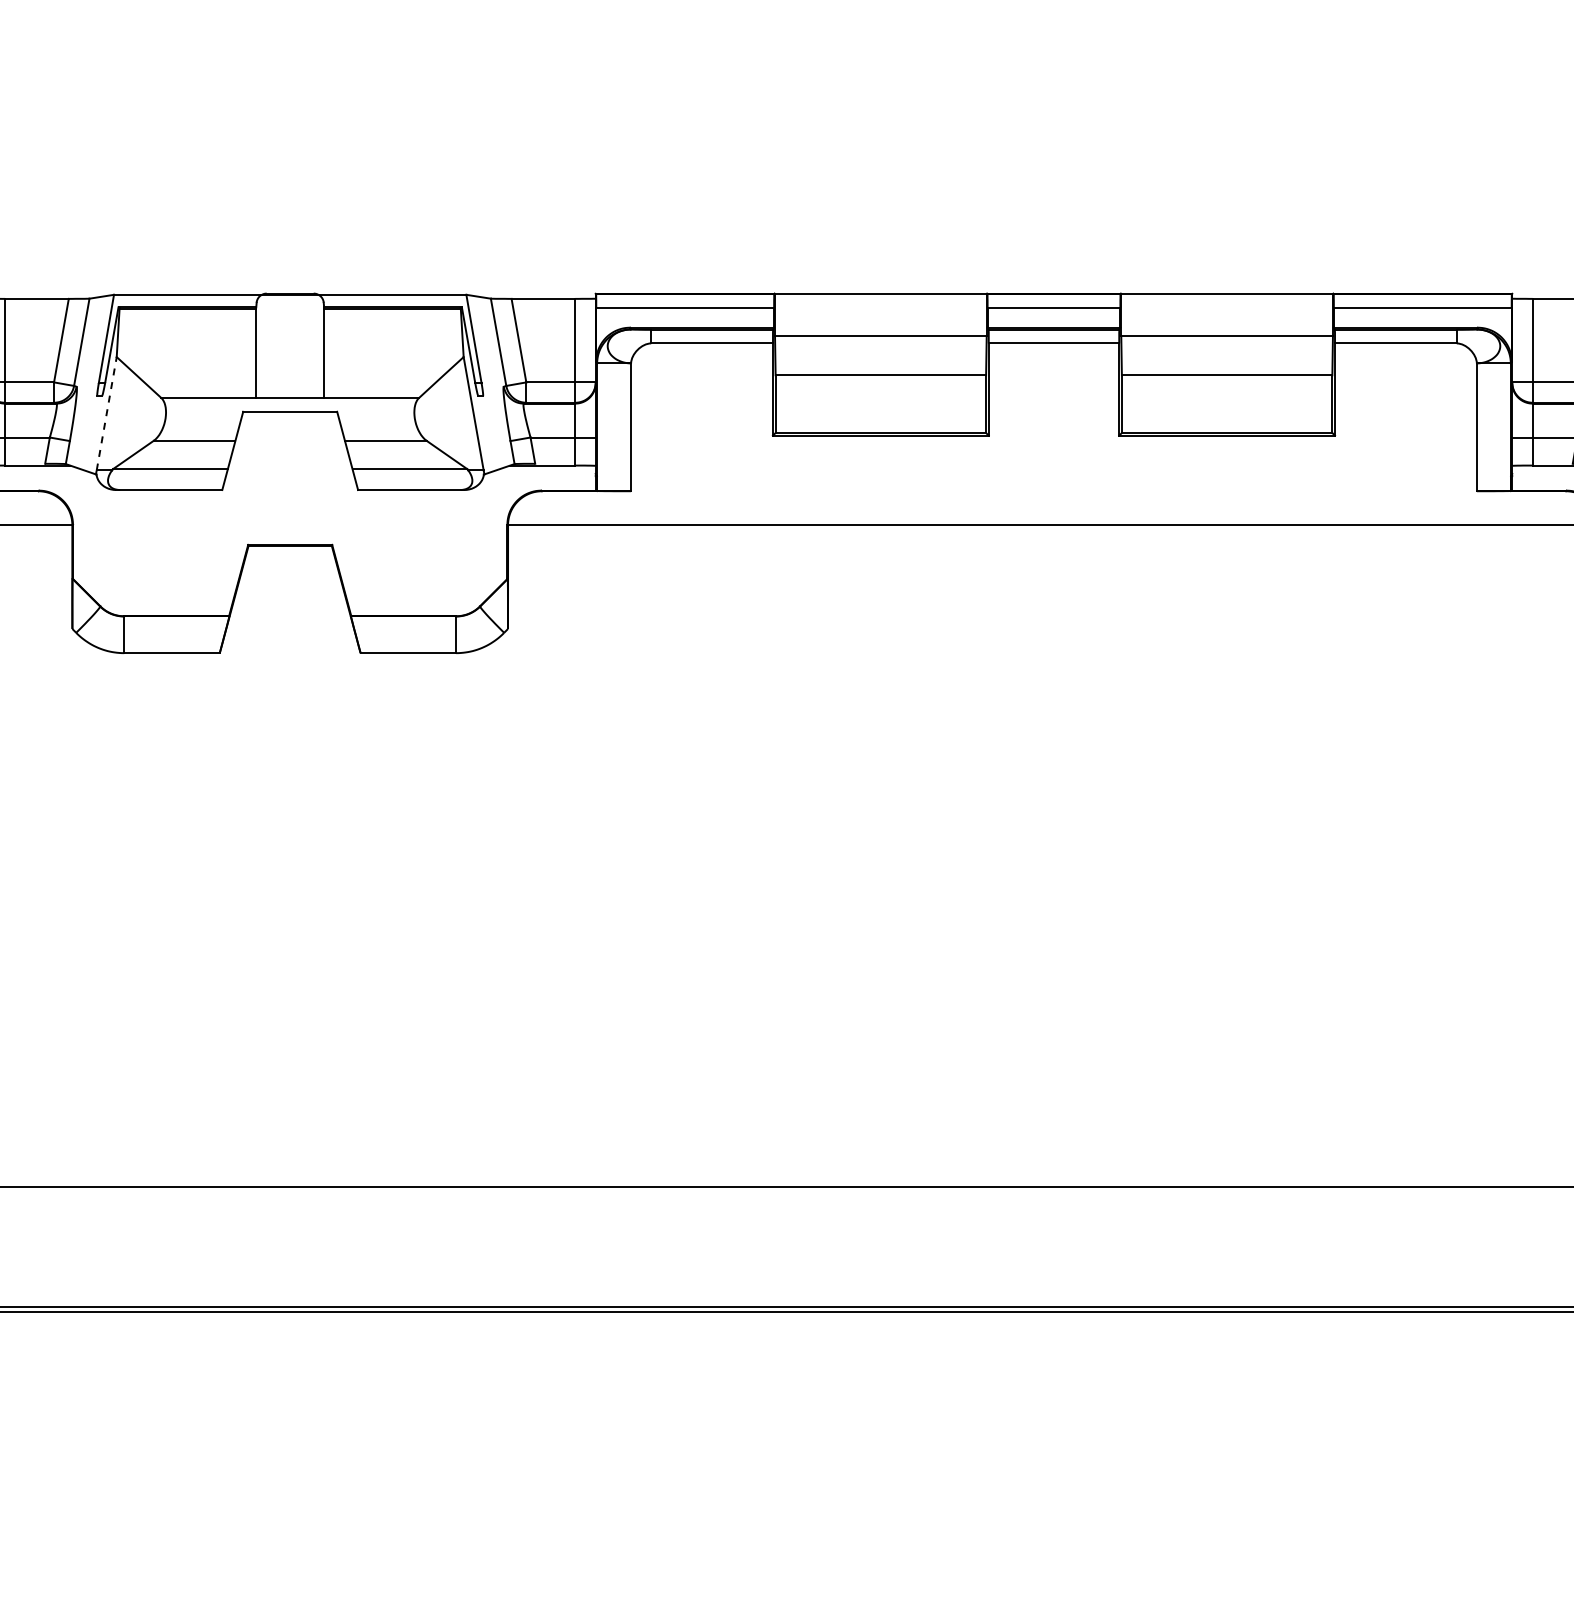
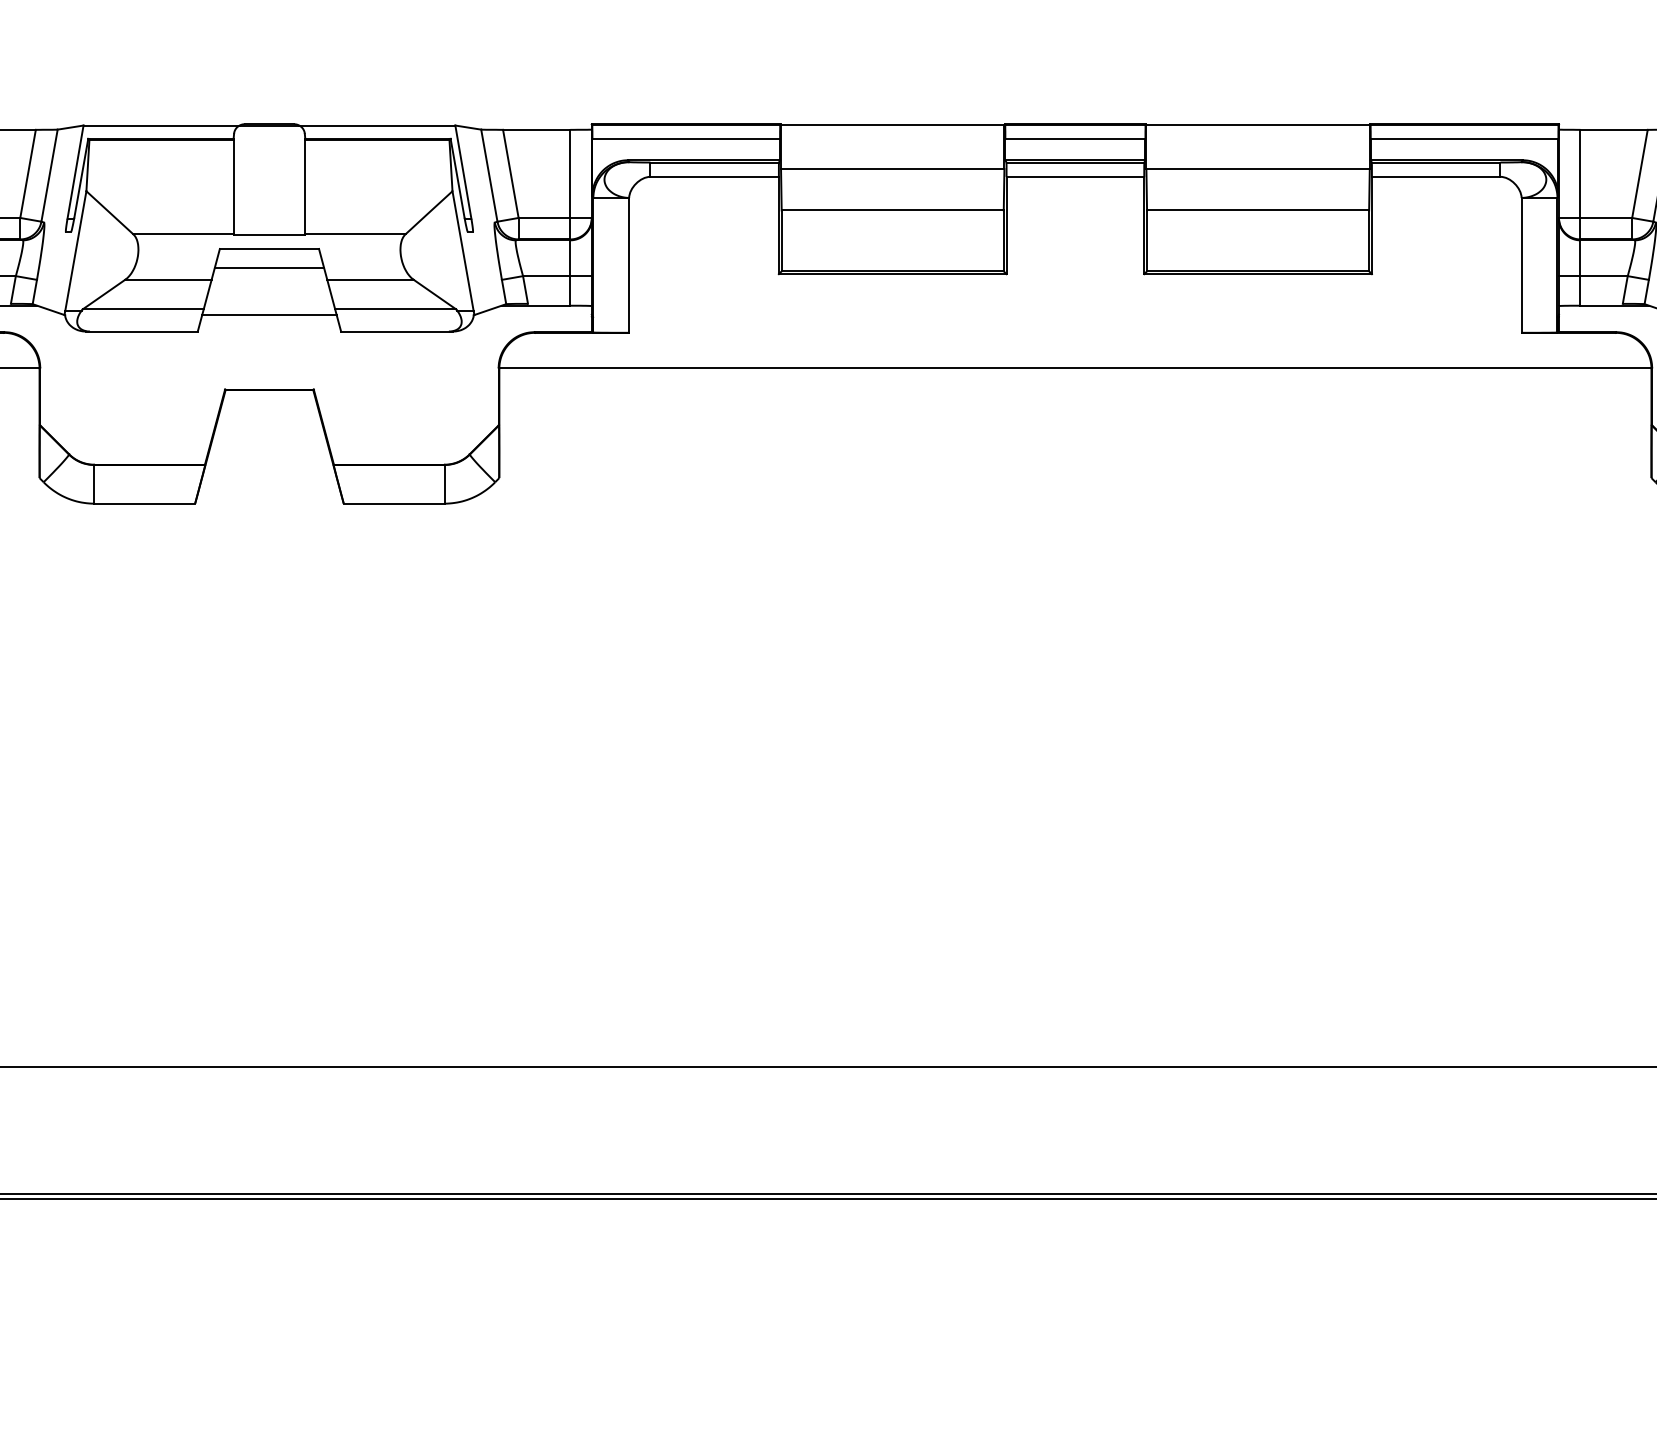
line: (106, 413) -> (75, 250), dashed -> solid
line: (289, 429) -> (268, 267), added
line: (289, 474) -> (268, 315), added

